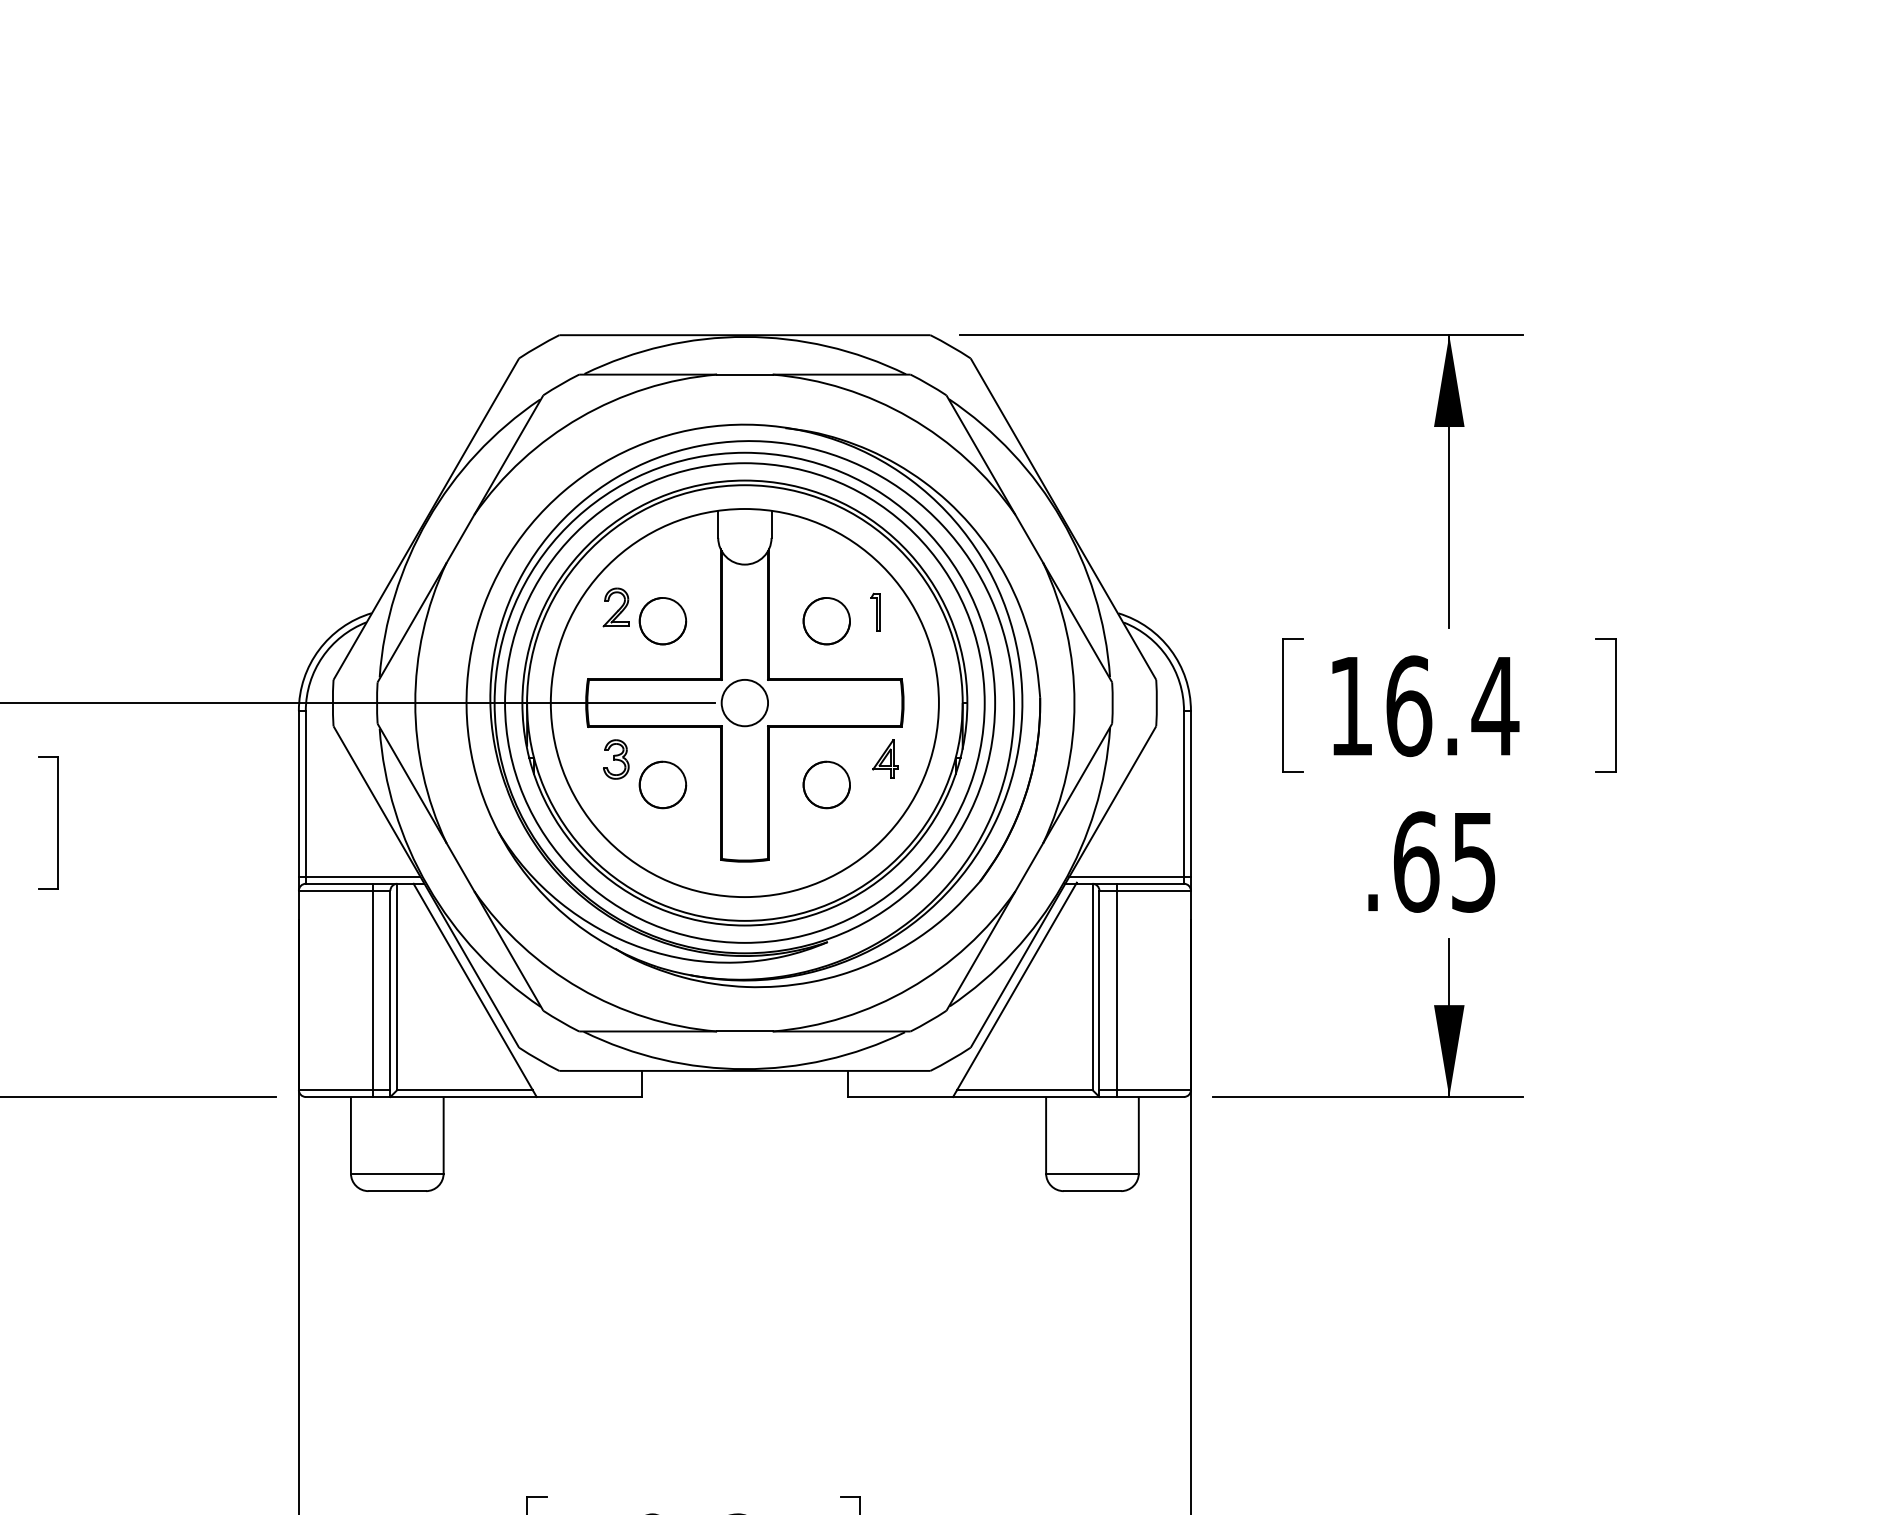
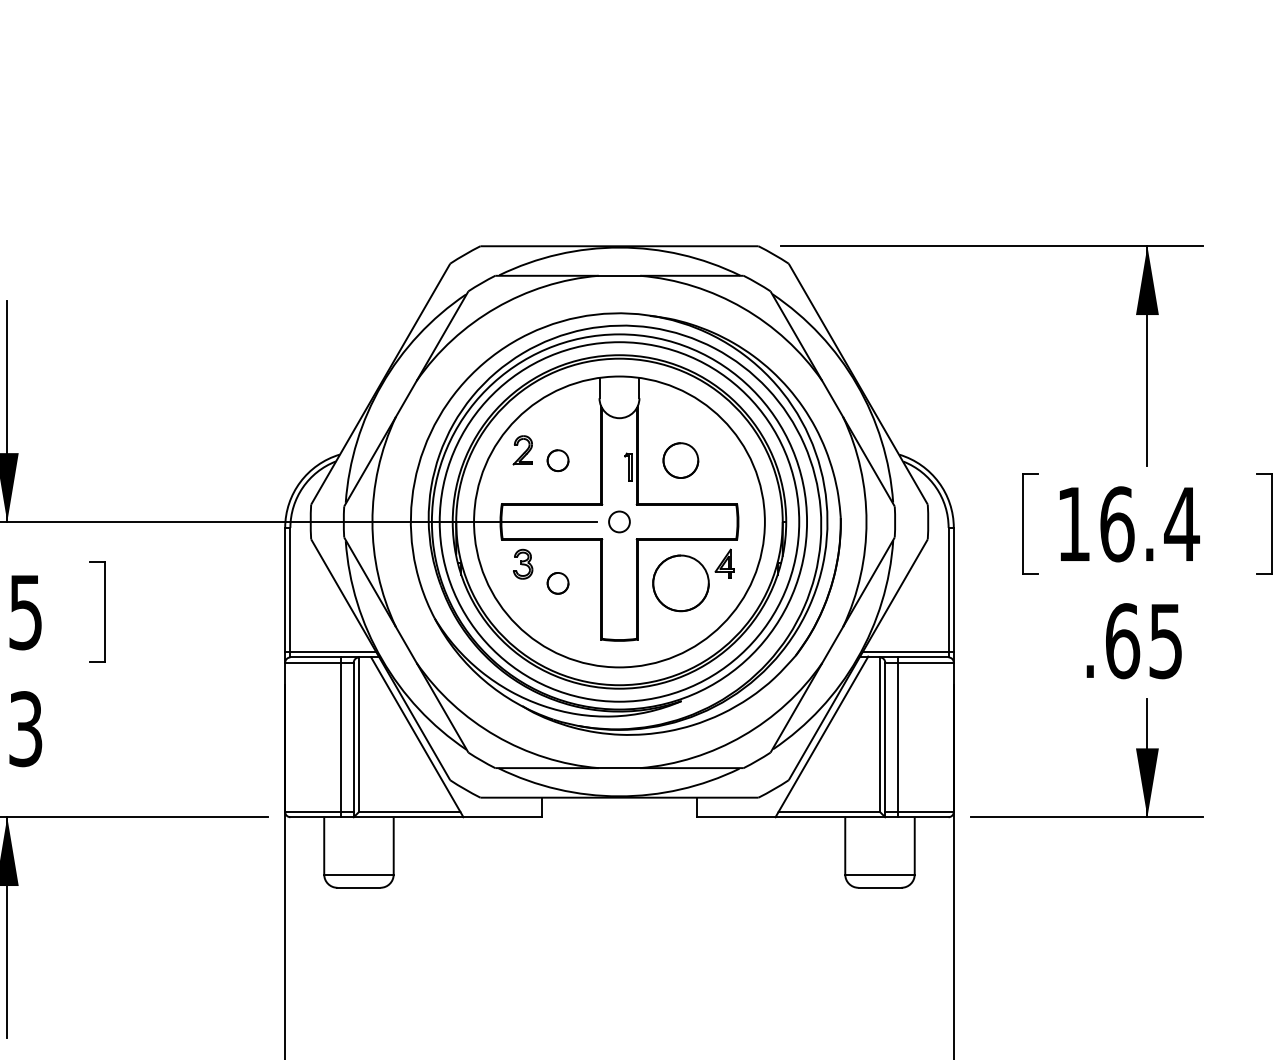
part: (875, 611) -> (628, 466), moved
part: (662, 621) -> (557, 460), size x0.6
circle: (744, 702) -> (619, 521), size x0.6
part: (662, 784) -> (557, 583), size x0.6
part: (826, 784) -> (680, 583), size x1.6

